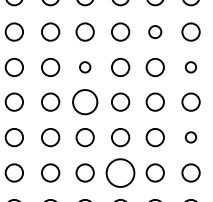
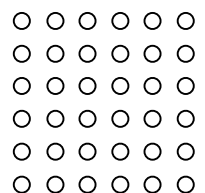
part: (155, 31) -> (152, 20), size x1.43
part: (85, 67) -> (87, 53), size x1.67
part: (190, 67) -> (185, 53), size x1.67
part: (85, 101) -> (87, 85), size x0.71
part: (190, 137) -> (185, 118), size x1.67
part: (120, 172) -> (120, 151), size x0.62

